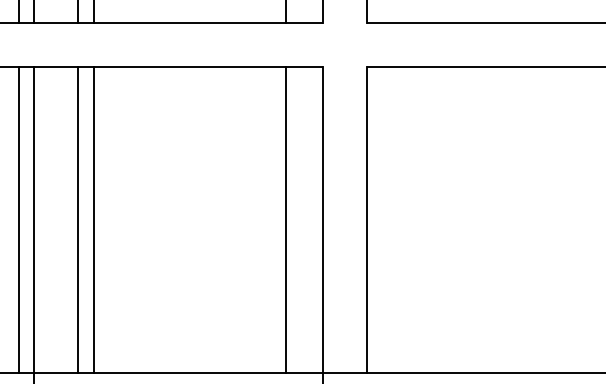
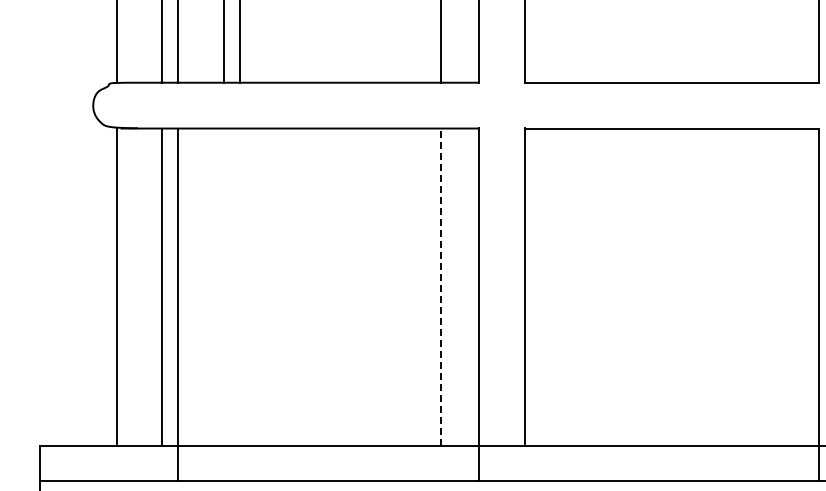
line: (78, 220) -> (224, 287), removed
line: (93, 220) -> (240, 287), removed
line: (286, 220) -> (440, 287), solid -> dashed

